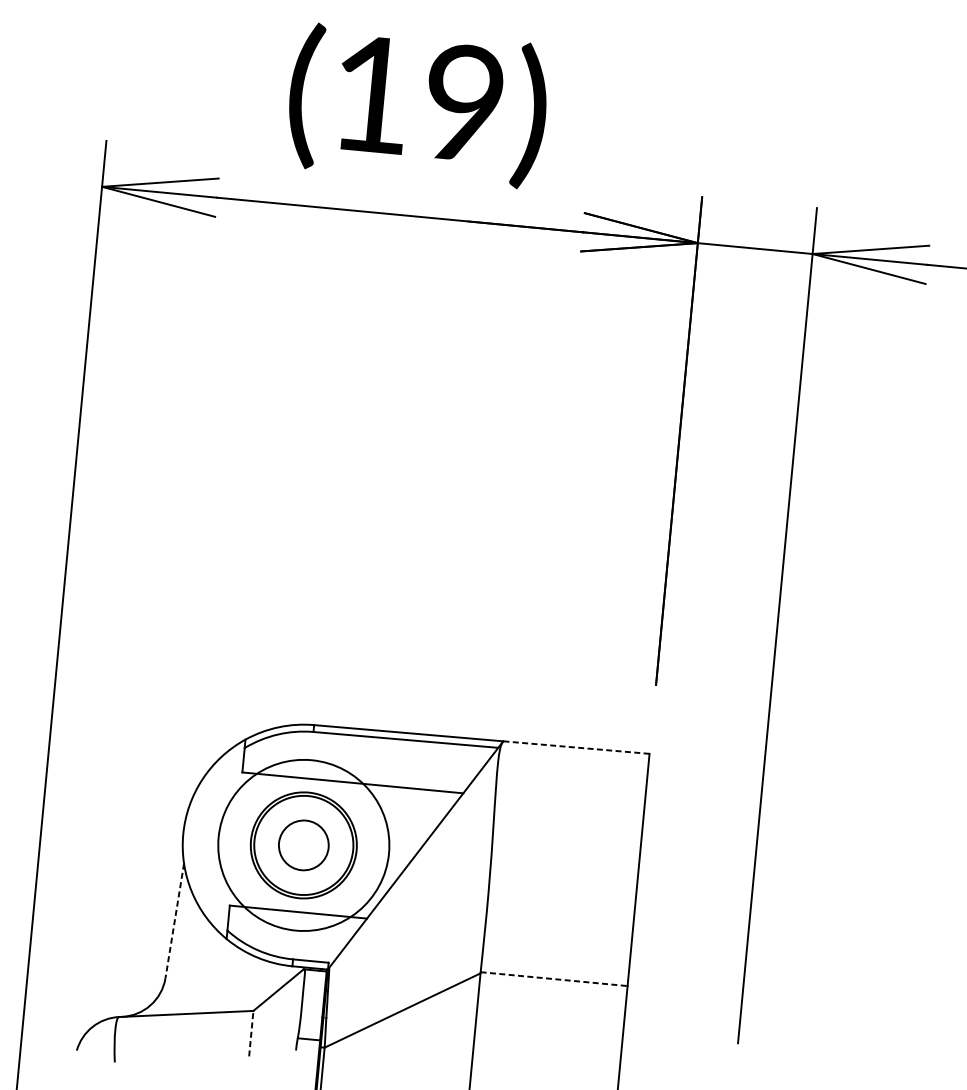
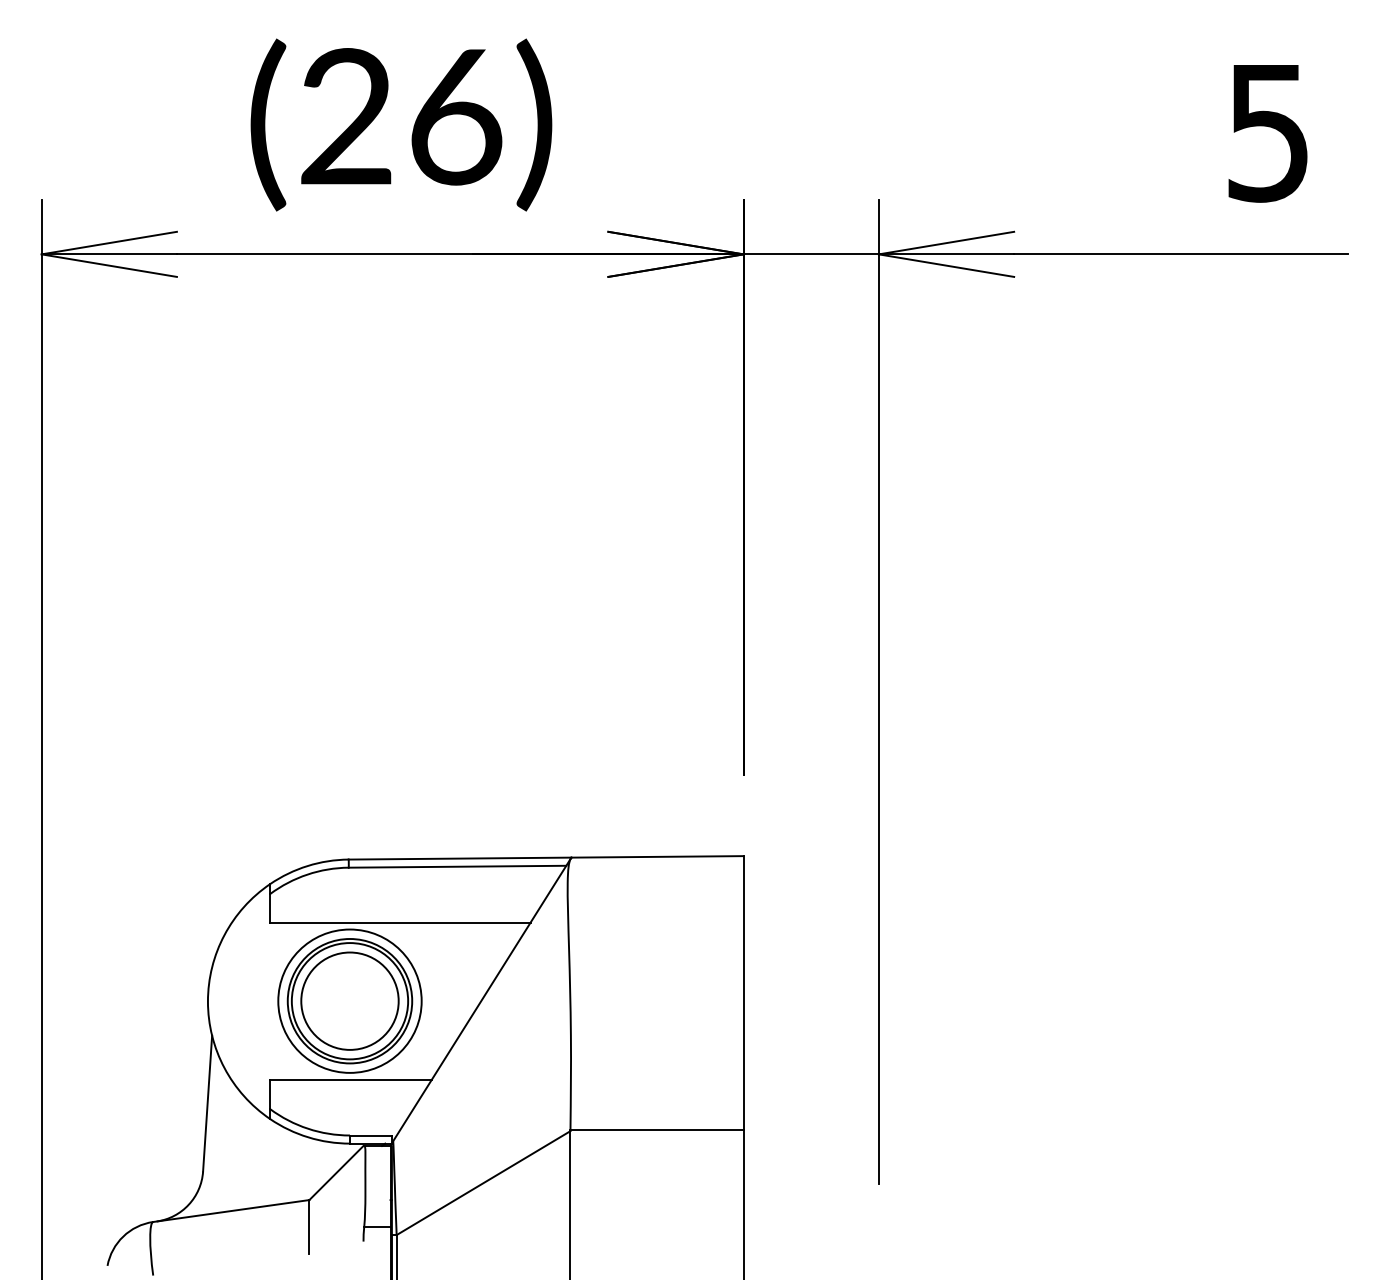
text: (418, 98) -> (401, 116), (19) -> (26)
line: (576, 747) -> (657, 856), dashed -> solid
circle: (303, 844) -> (349, 1000), size x0.71
circle: (303, 844) -> (349, 1000), size x1.67
line: (174, 921) -> (207, 1104), dashed -> solid
line: (554, 978) -> (657, 1129), dashed -> solid
line: (251, 1033) -> (309, 1226), dashed -> solid

